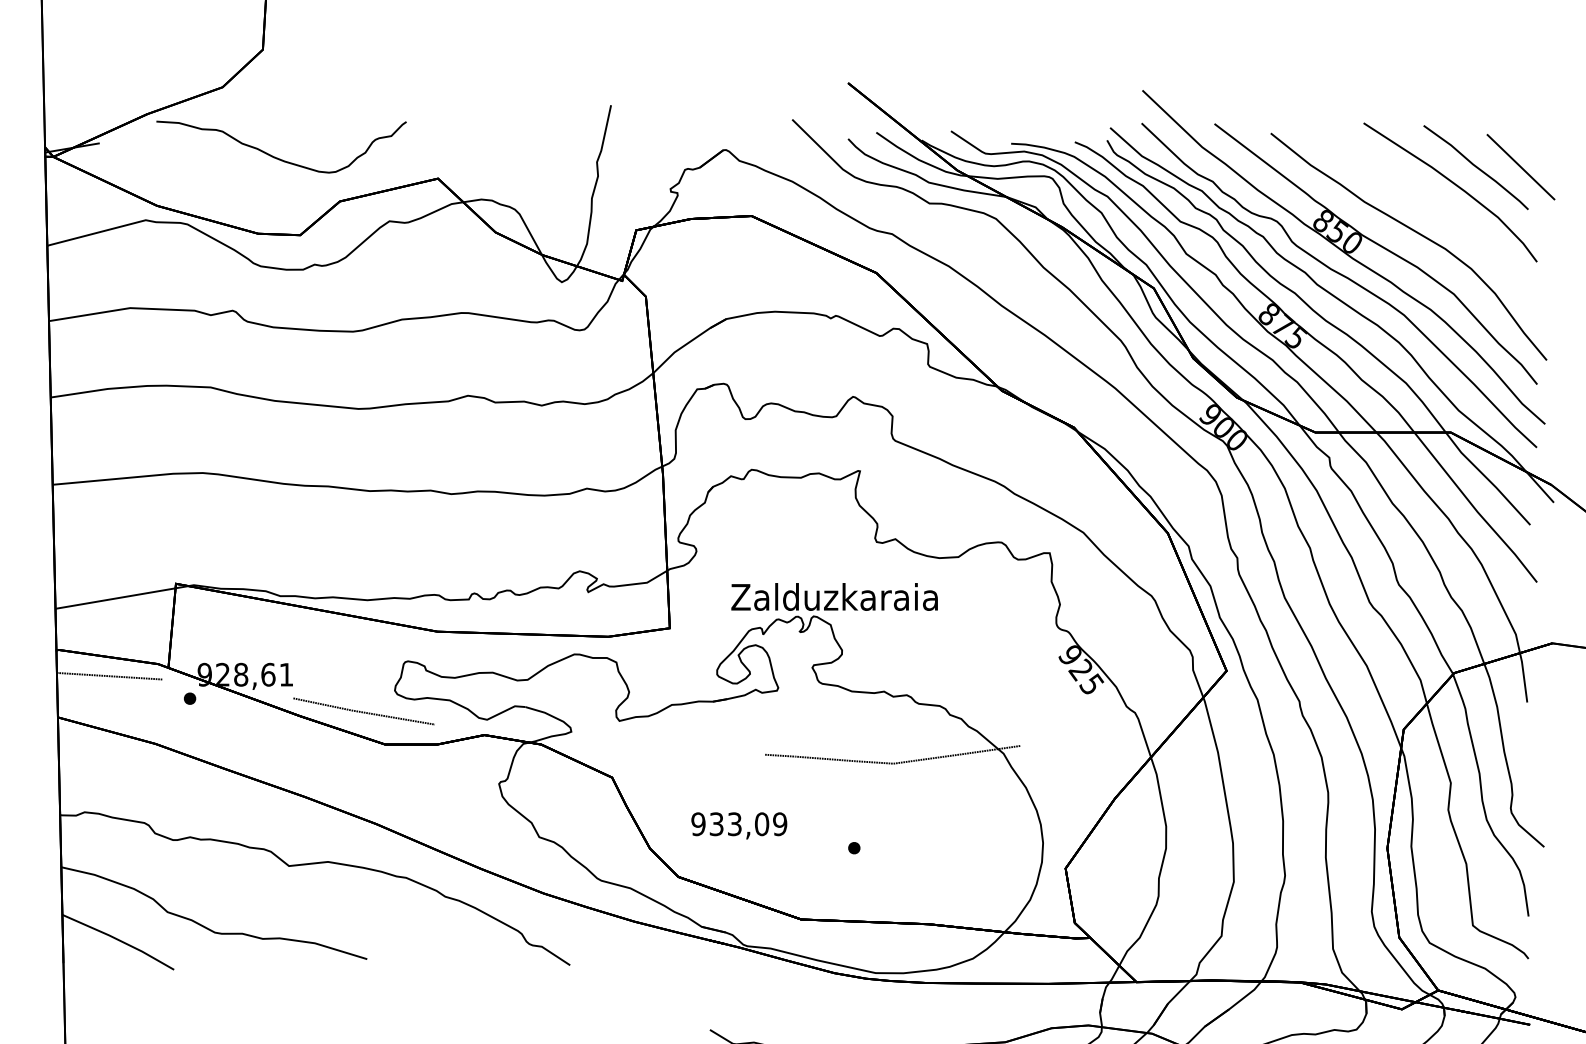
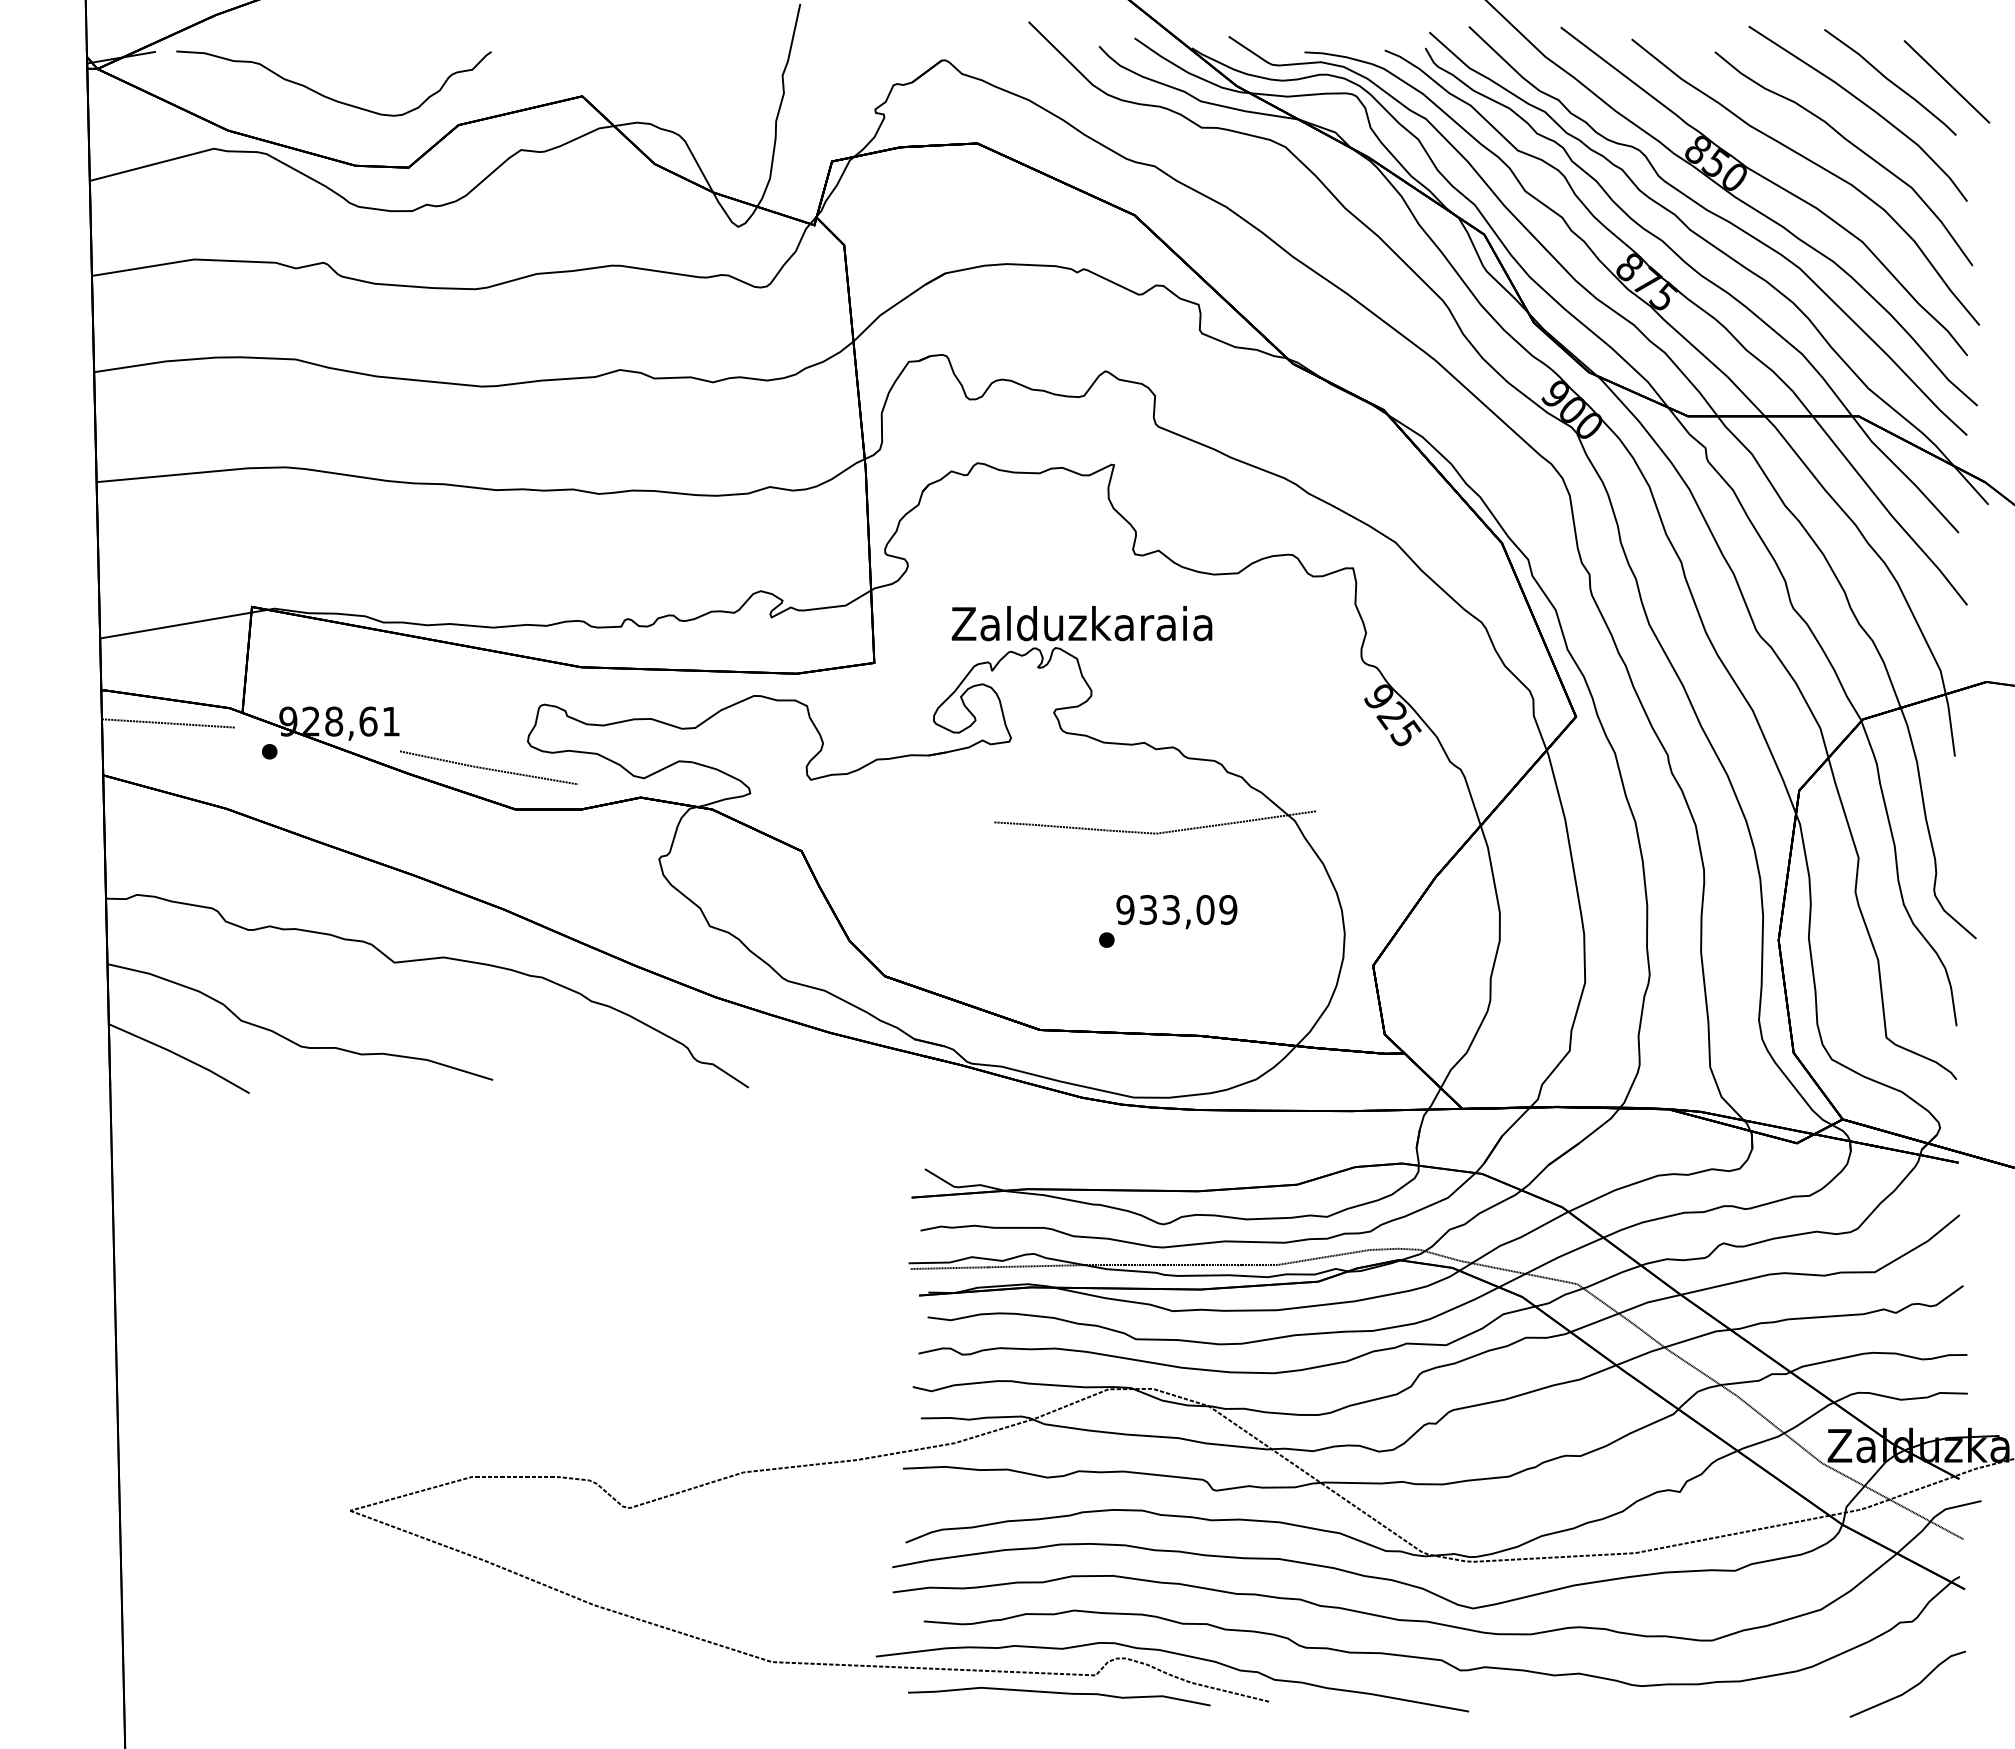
curve: (276, 157) -> (327, 96), moved
part: (1446, 218) -> (1853, 146), added
text: (738, 826) -> (1176, 912), moved

